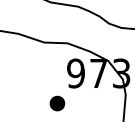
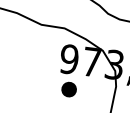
part: (57, 103) -> (69, 89), moved

